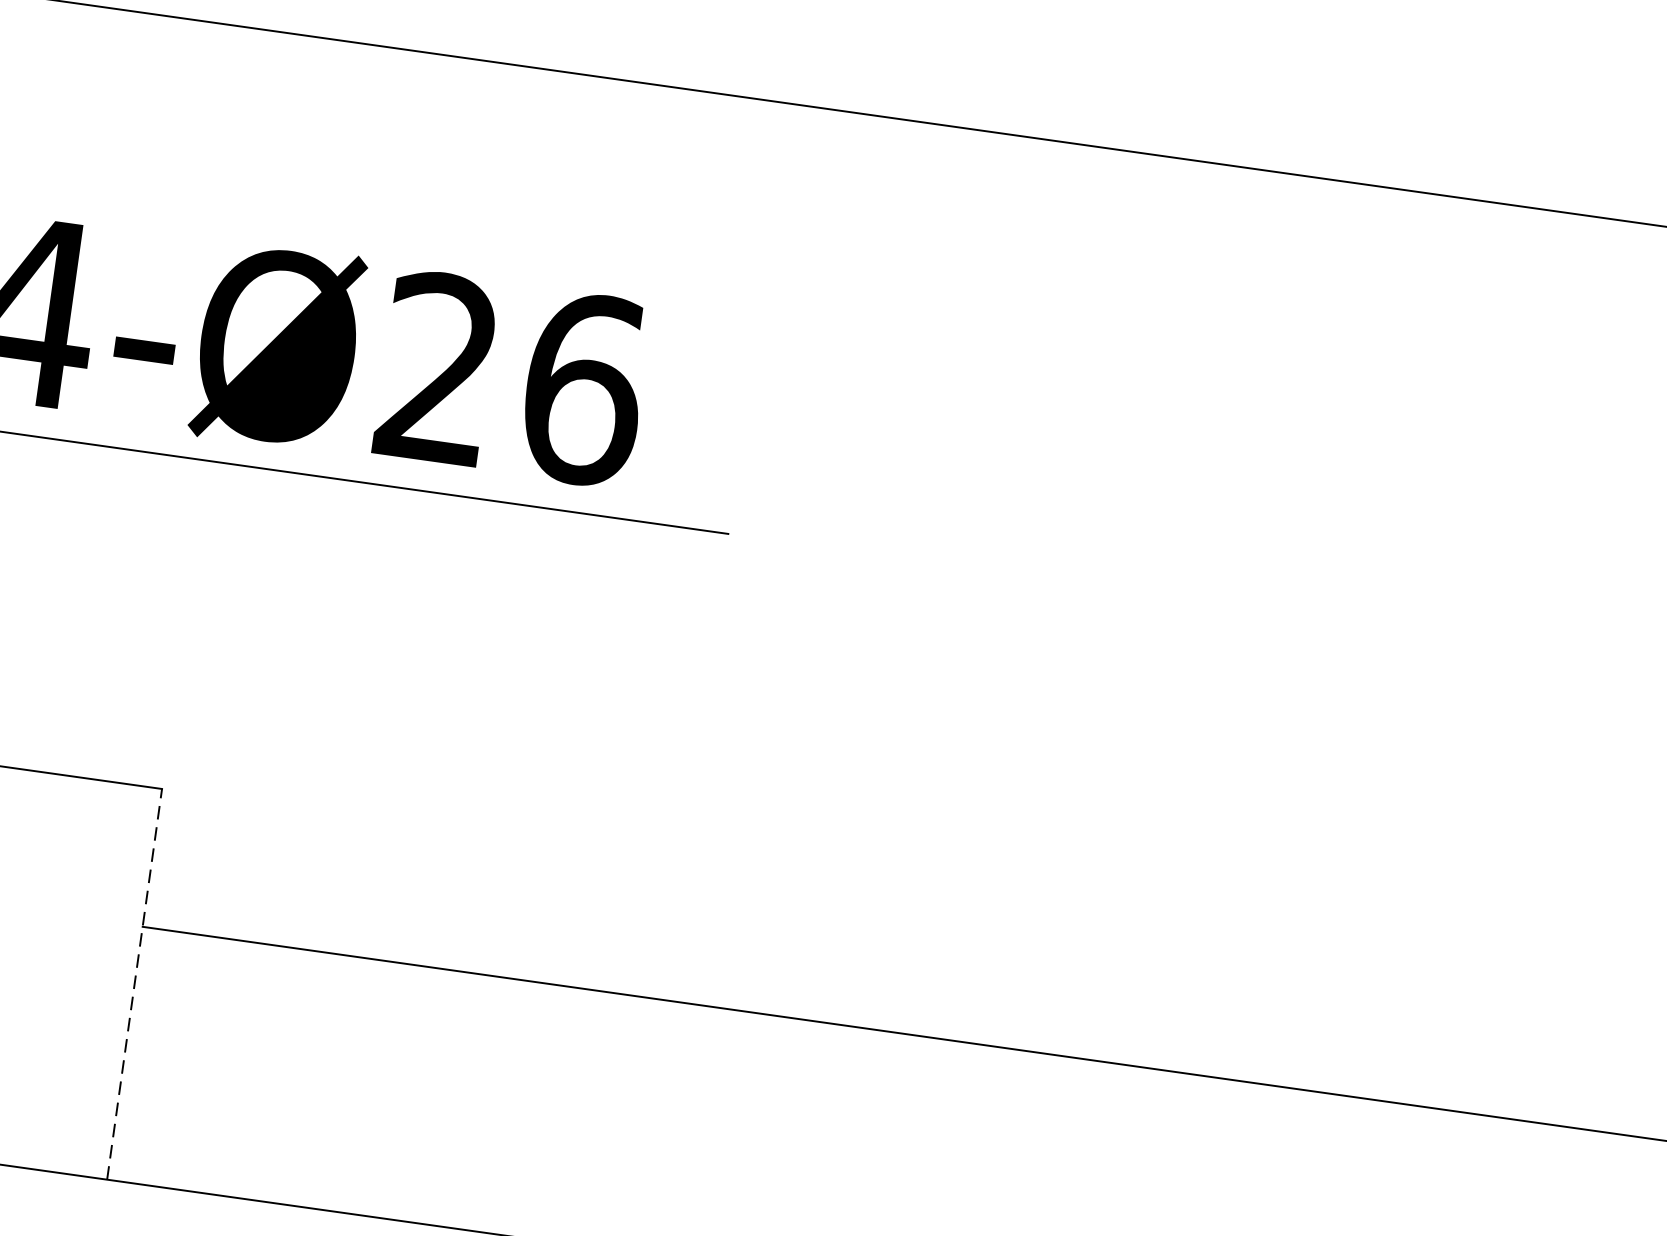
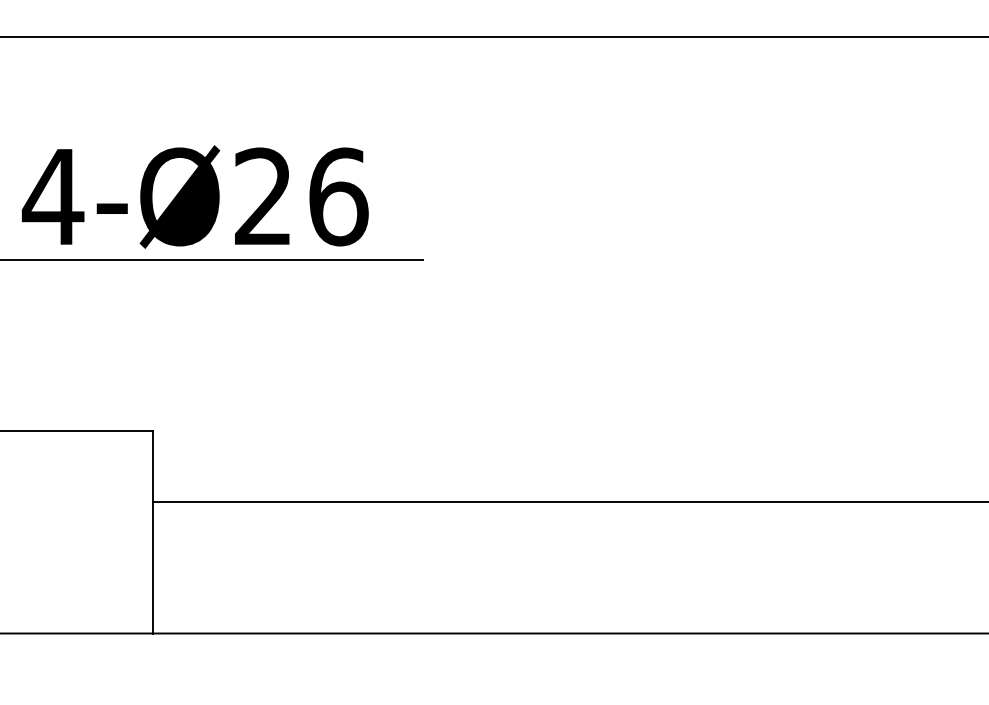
line: (134, 983) -> (152, 531), dashed -> solid

